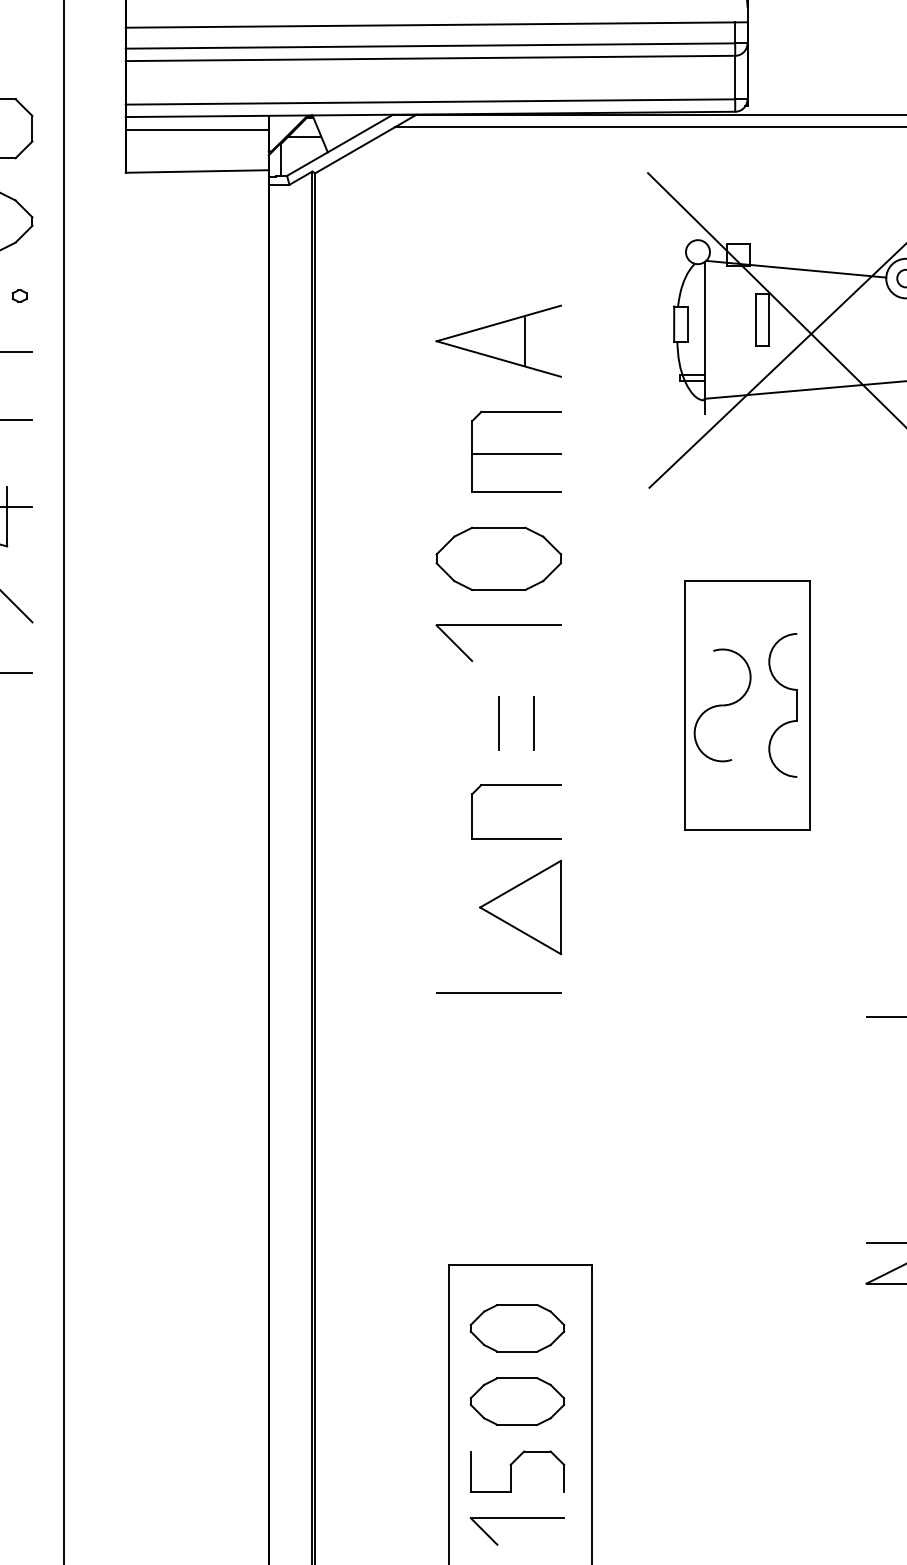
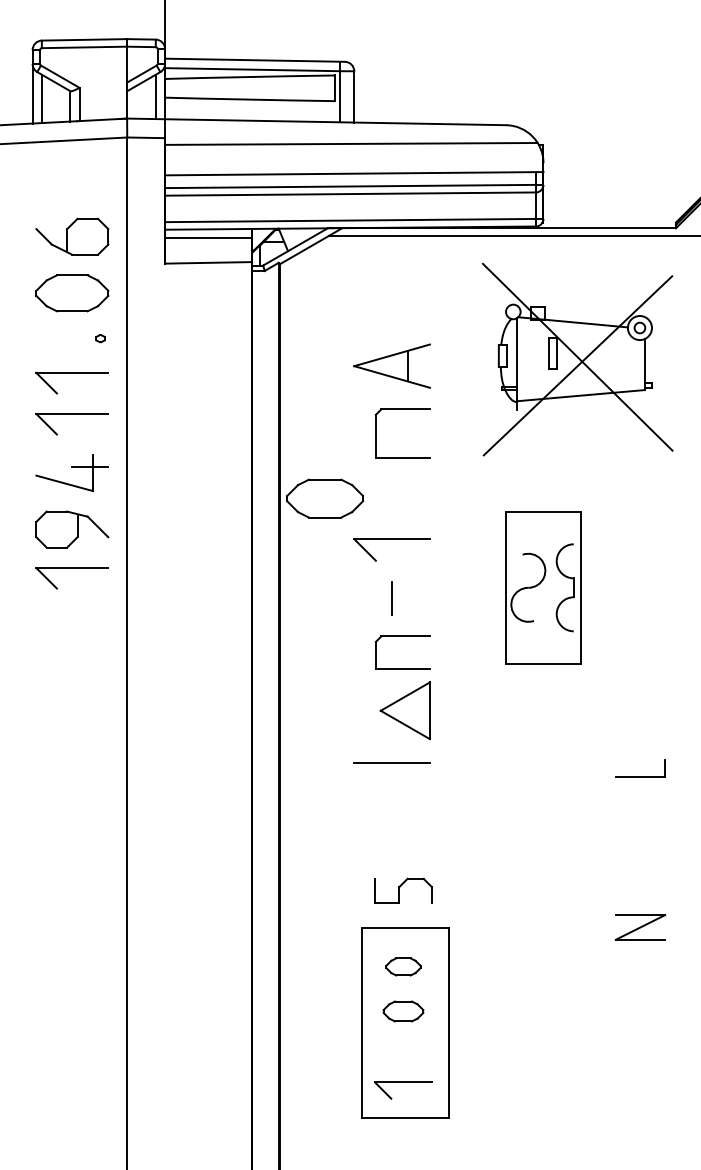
line: (515, 453) -> (402, 434), removed
part: (497, 558) -> (324, 498), moved
line: (533, 722) -> (413, 598), removed
part: (517, 1327) -> (403, 966), size x0.6
part: (517, 1401) -> (403, 1011), size x0.7
part: (517, 1470) -> (403, 890), moved

